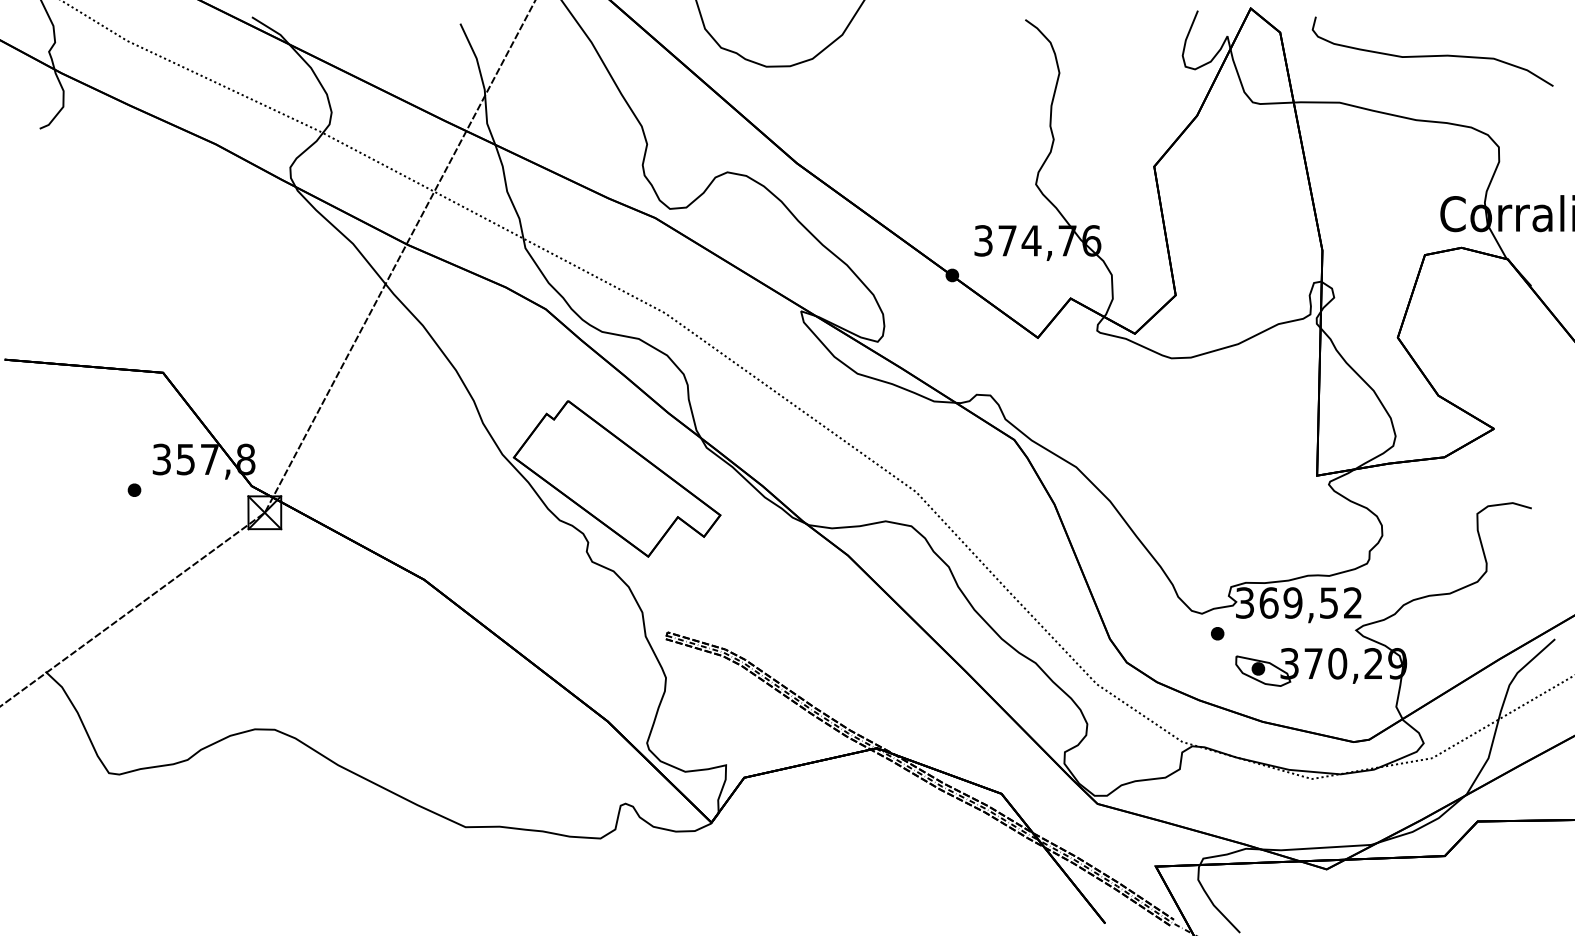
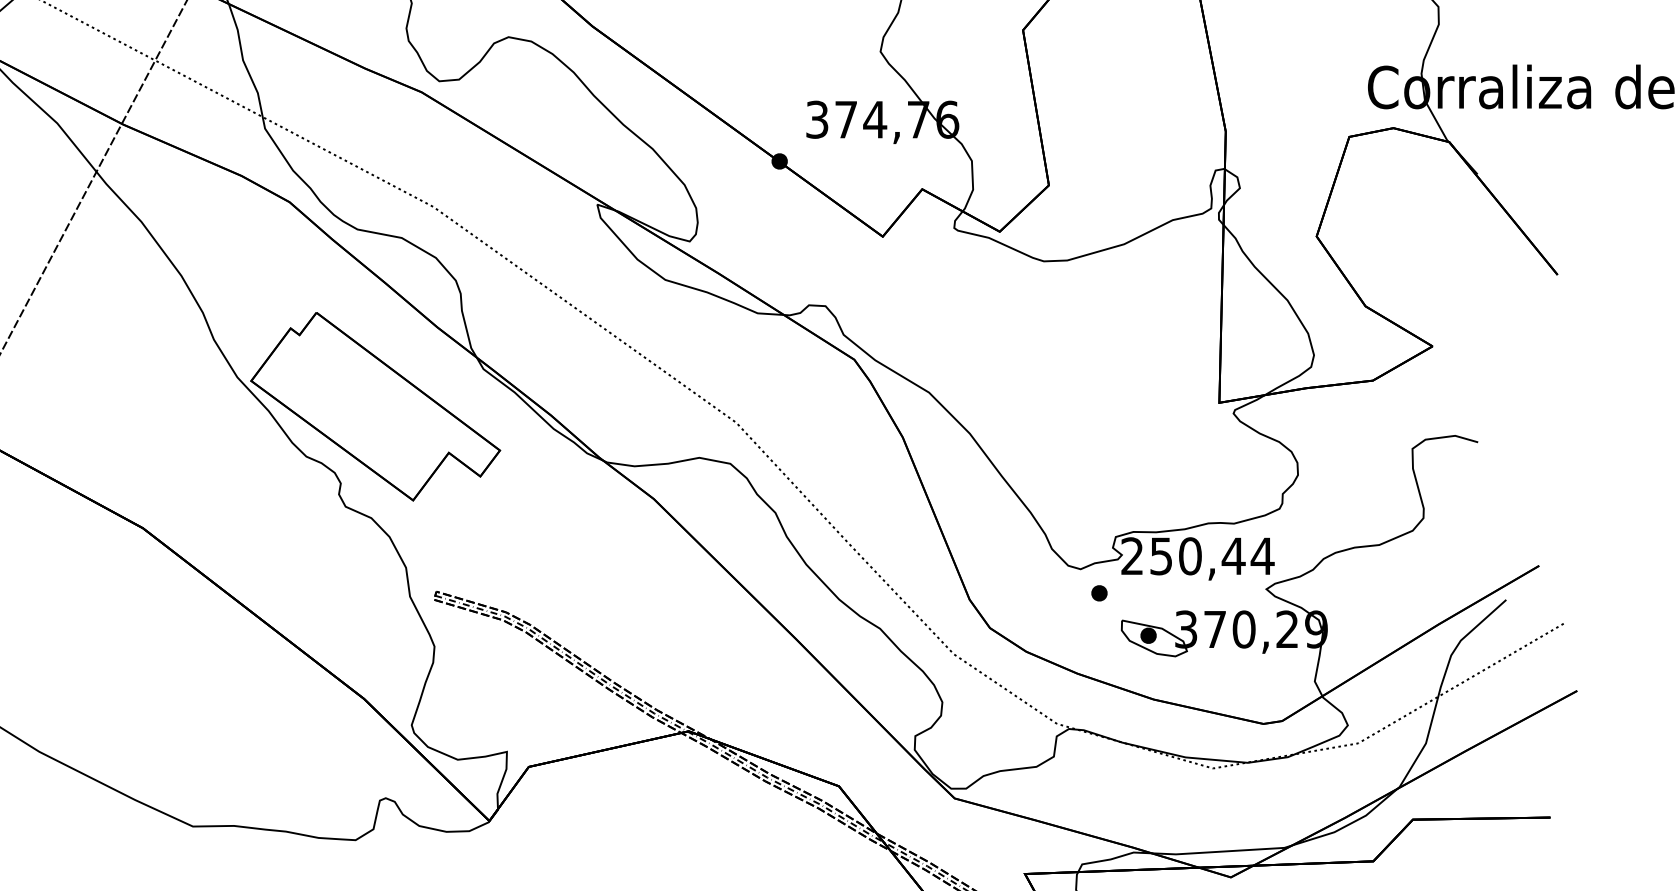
text: (1299, 602) -> (1198, 555), 369,52 -> 250,44

